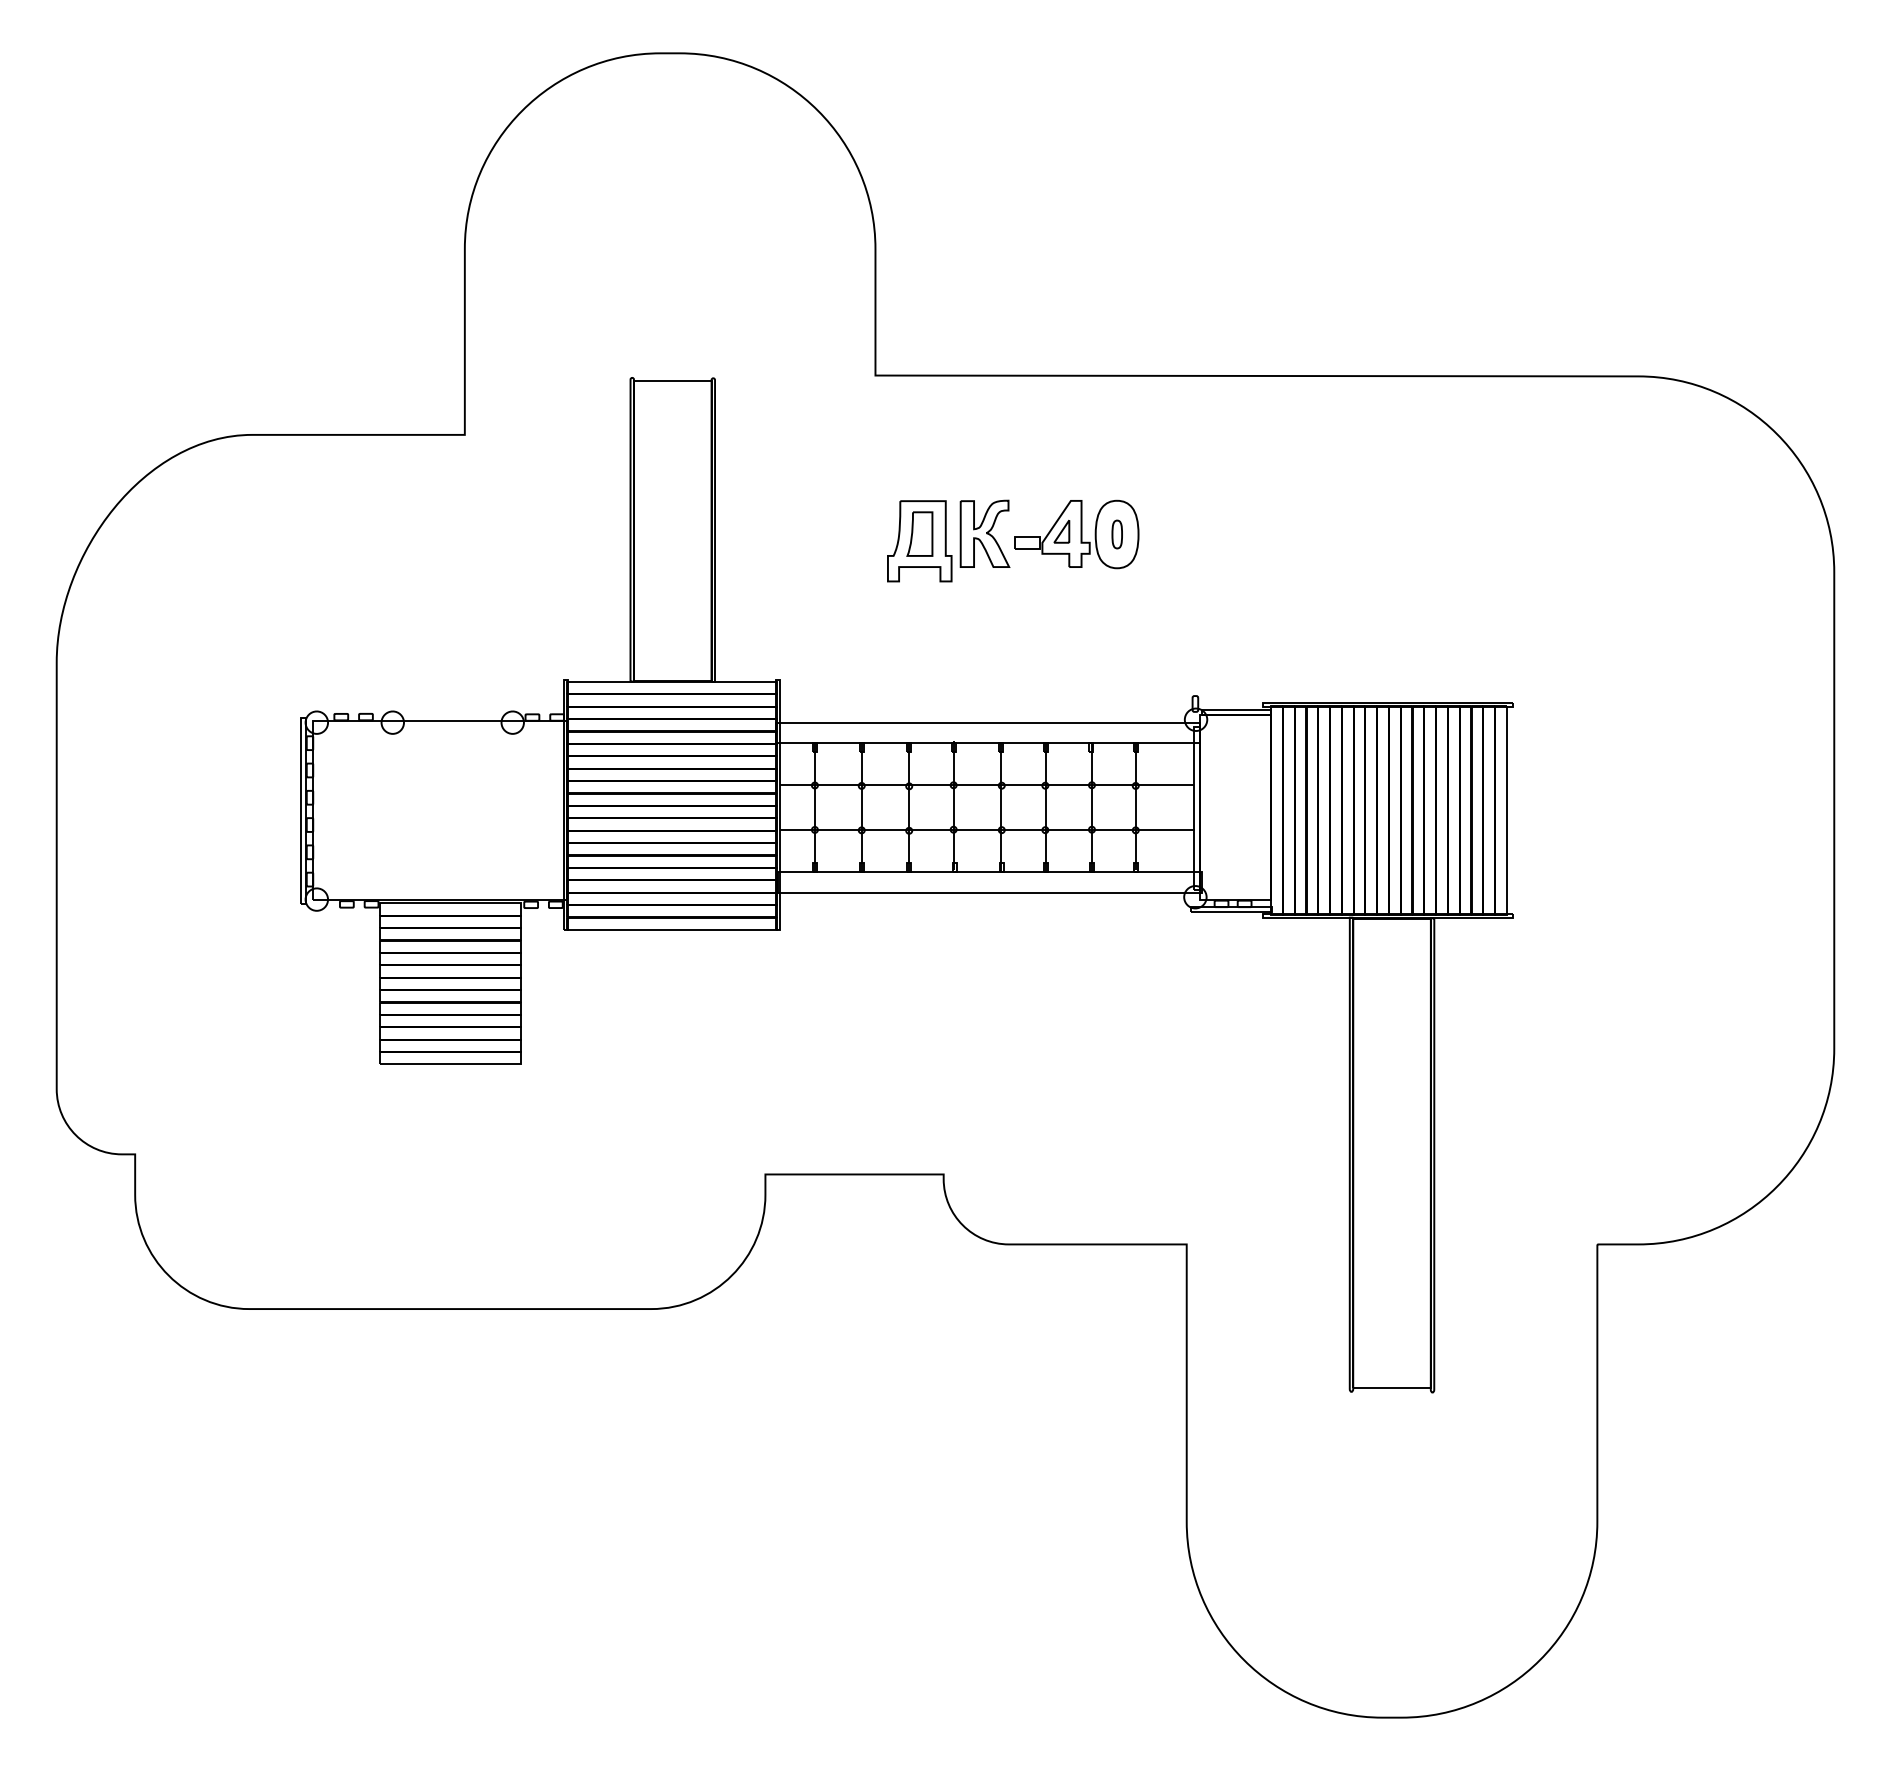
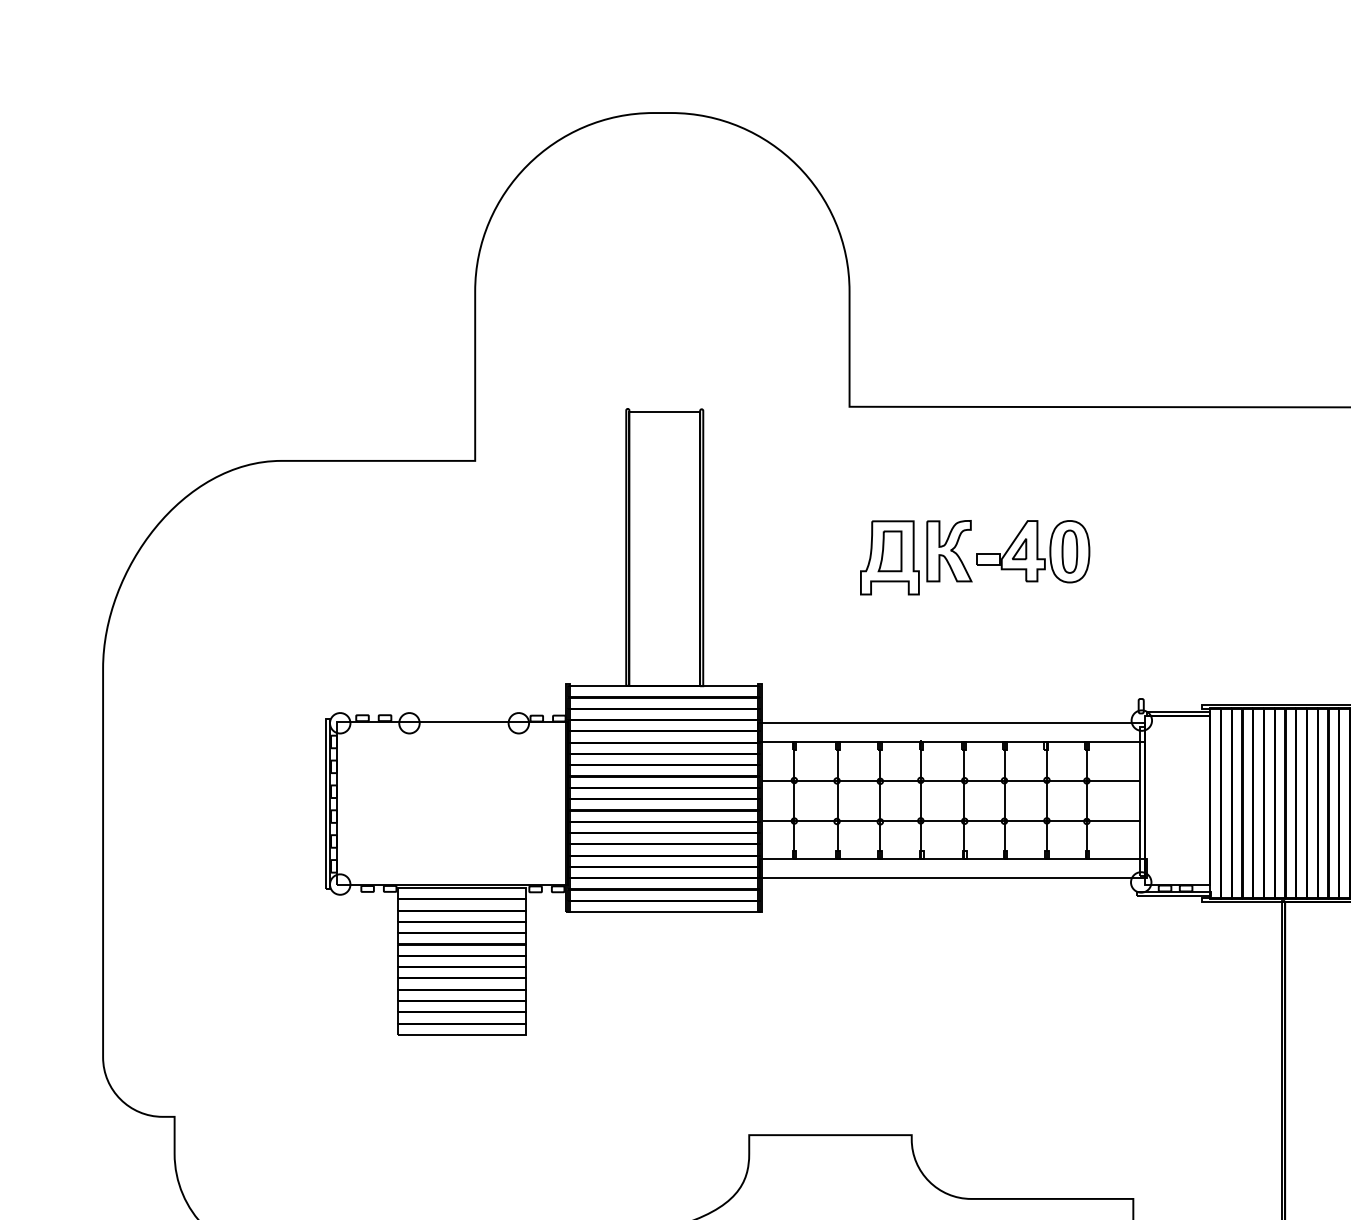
part: (1117, 534) -> (1070, 551), size x1.67

